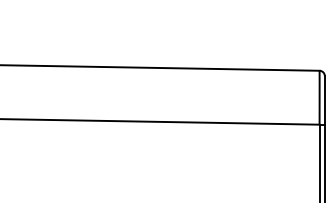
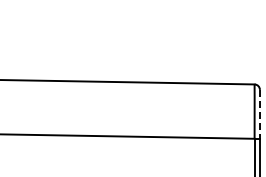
line: (324, 100) -> (259, 114), solid -> dashed

